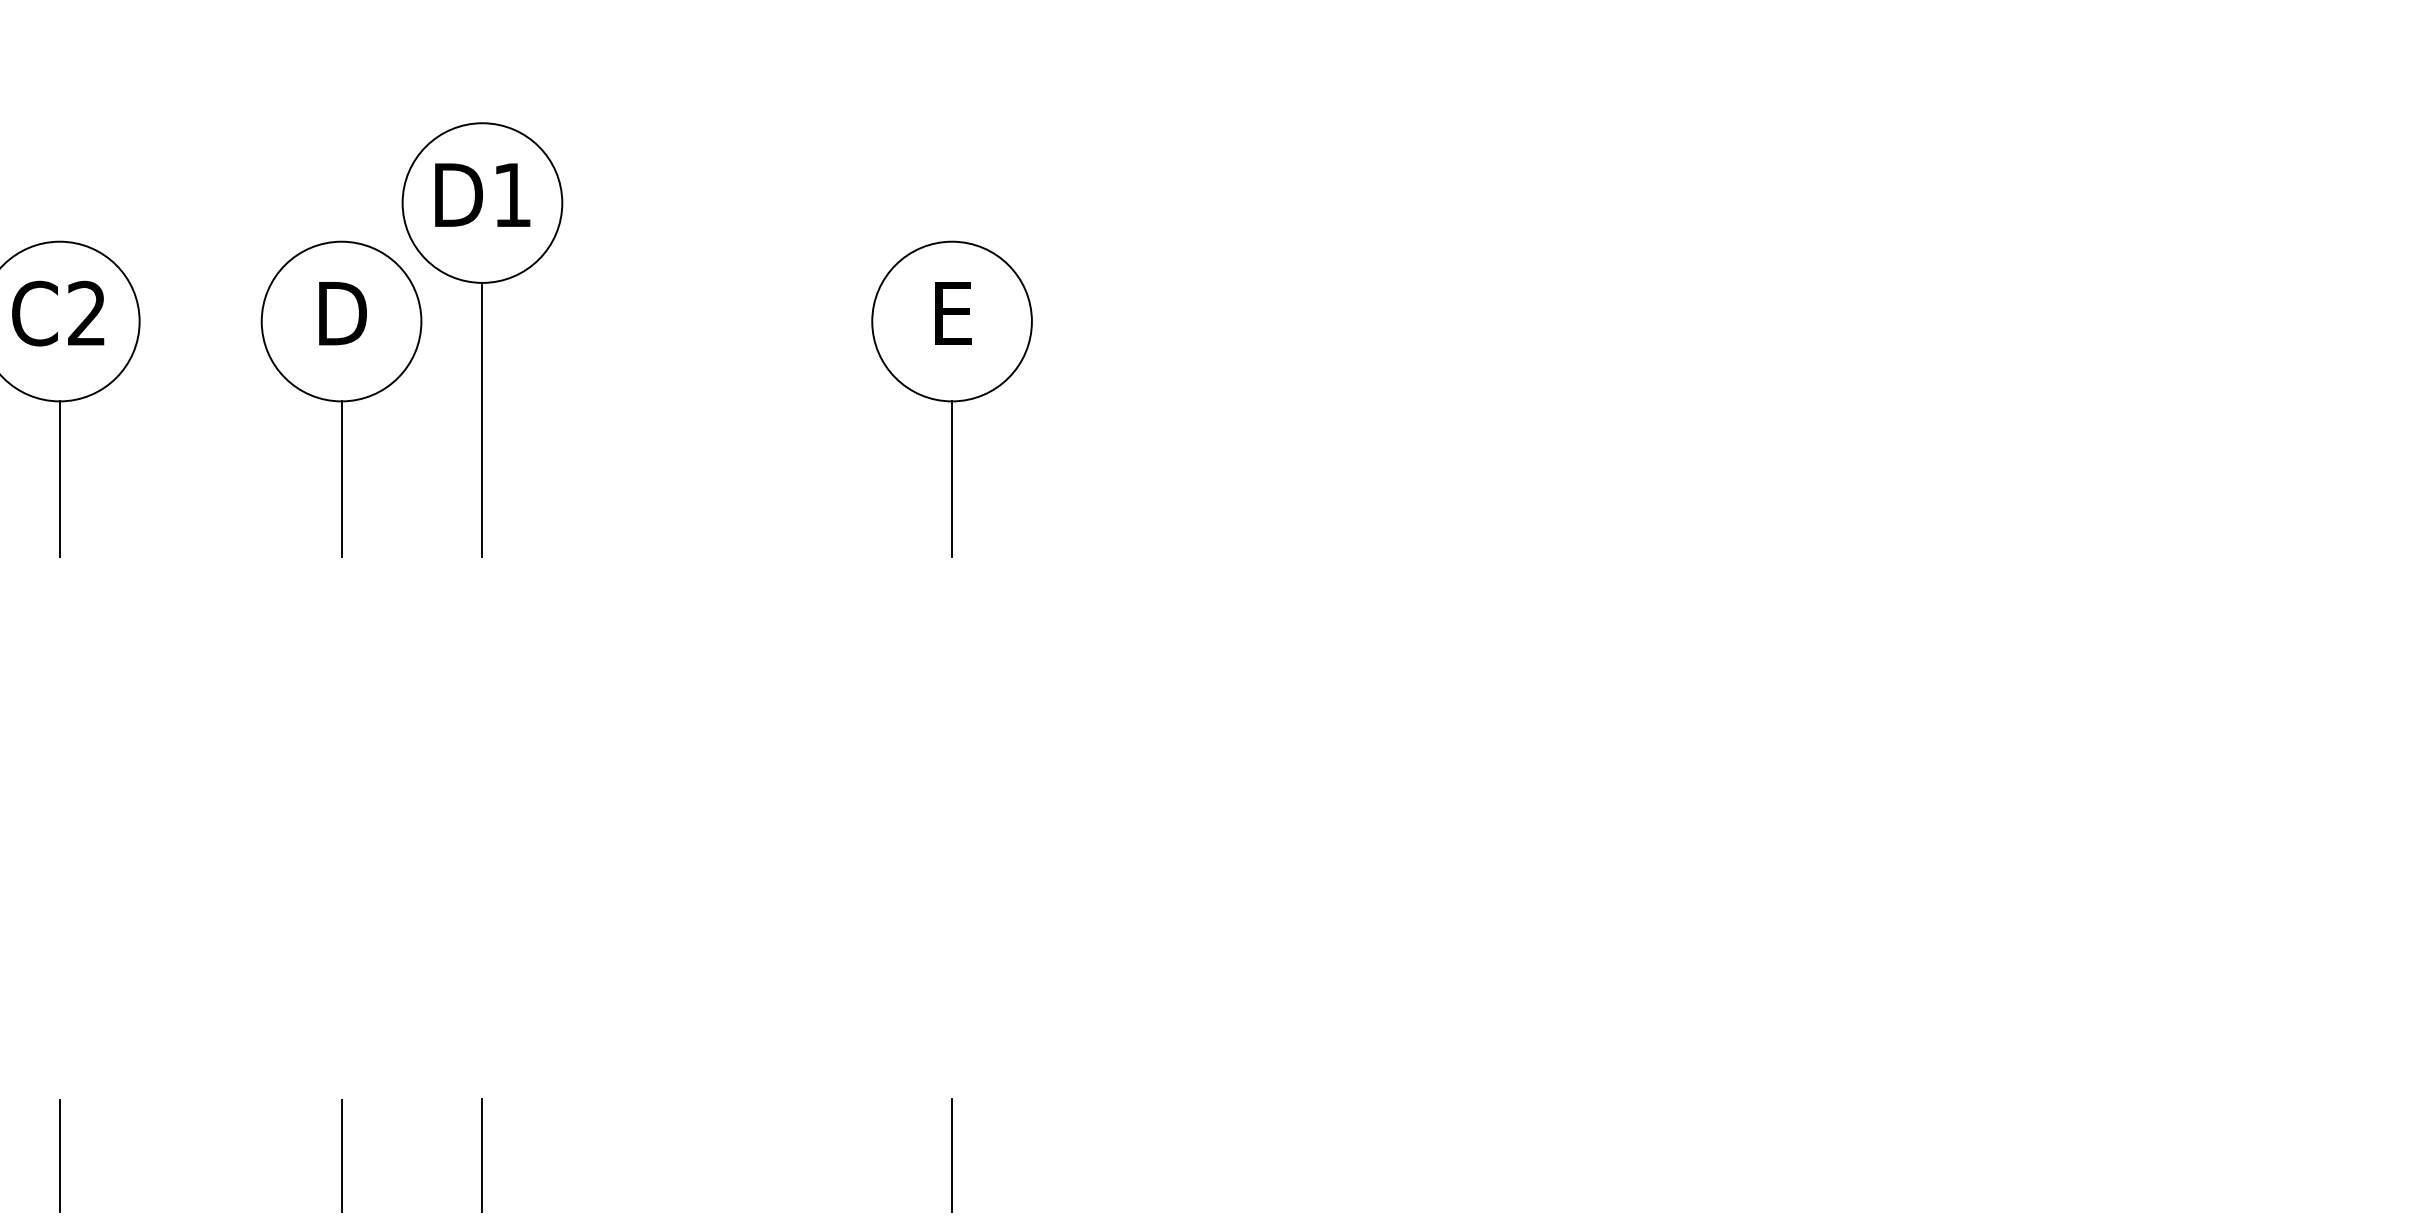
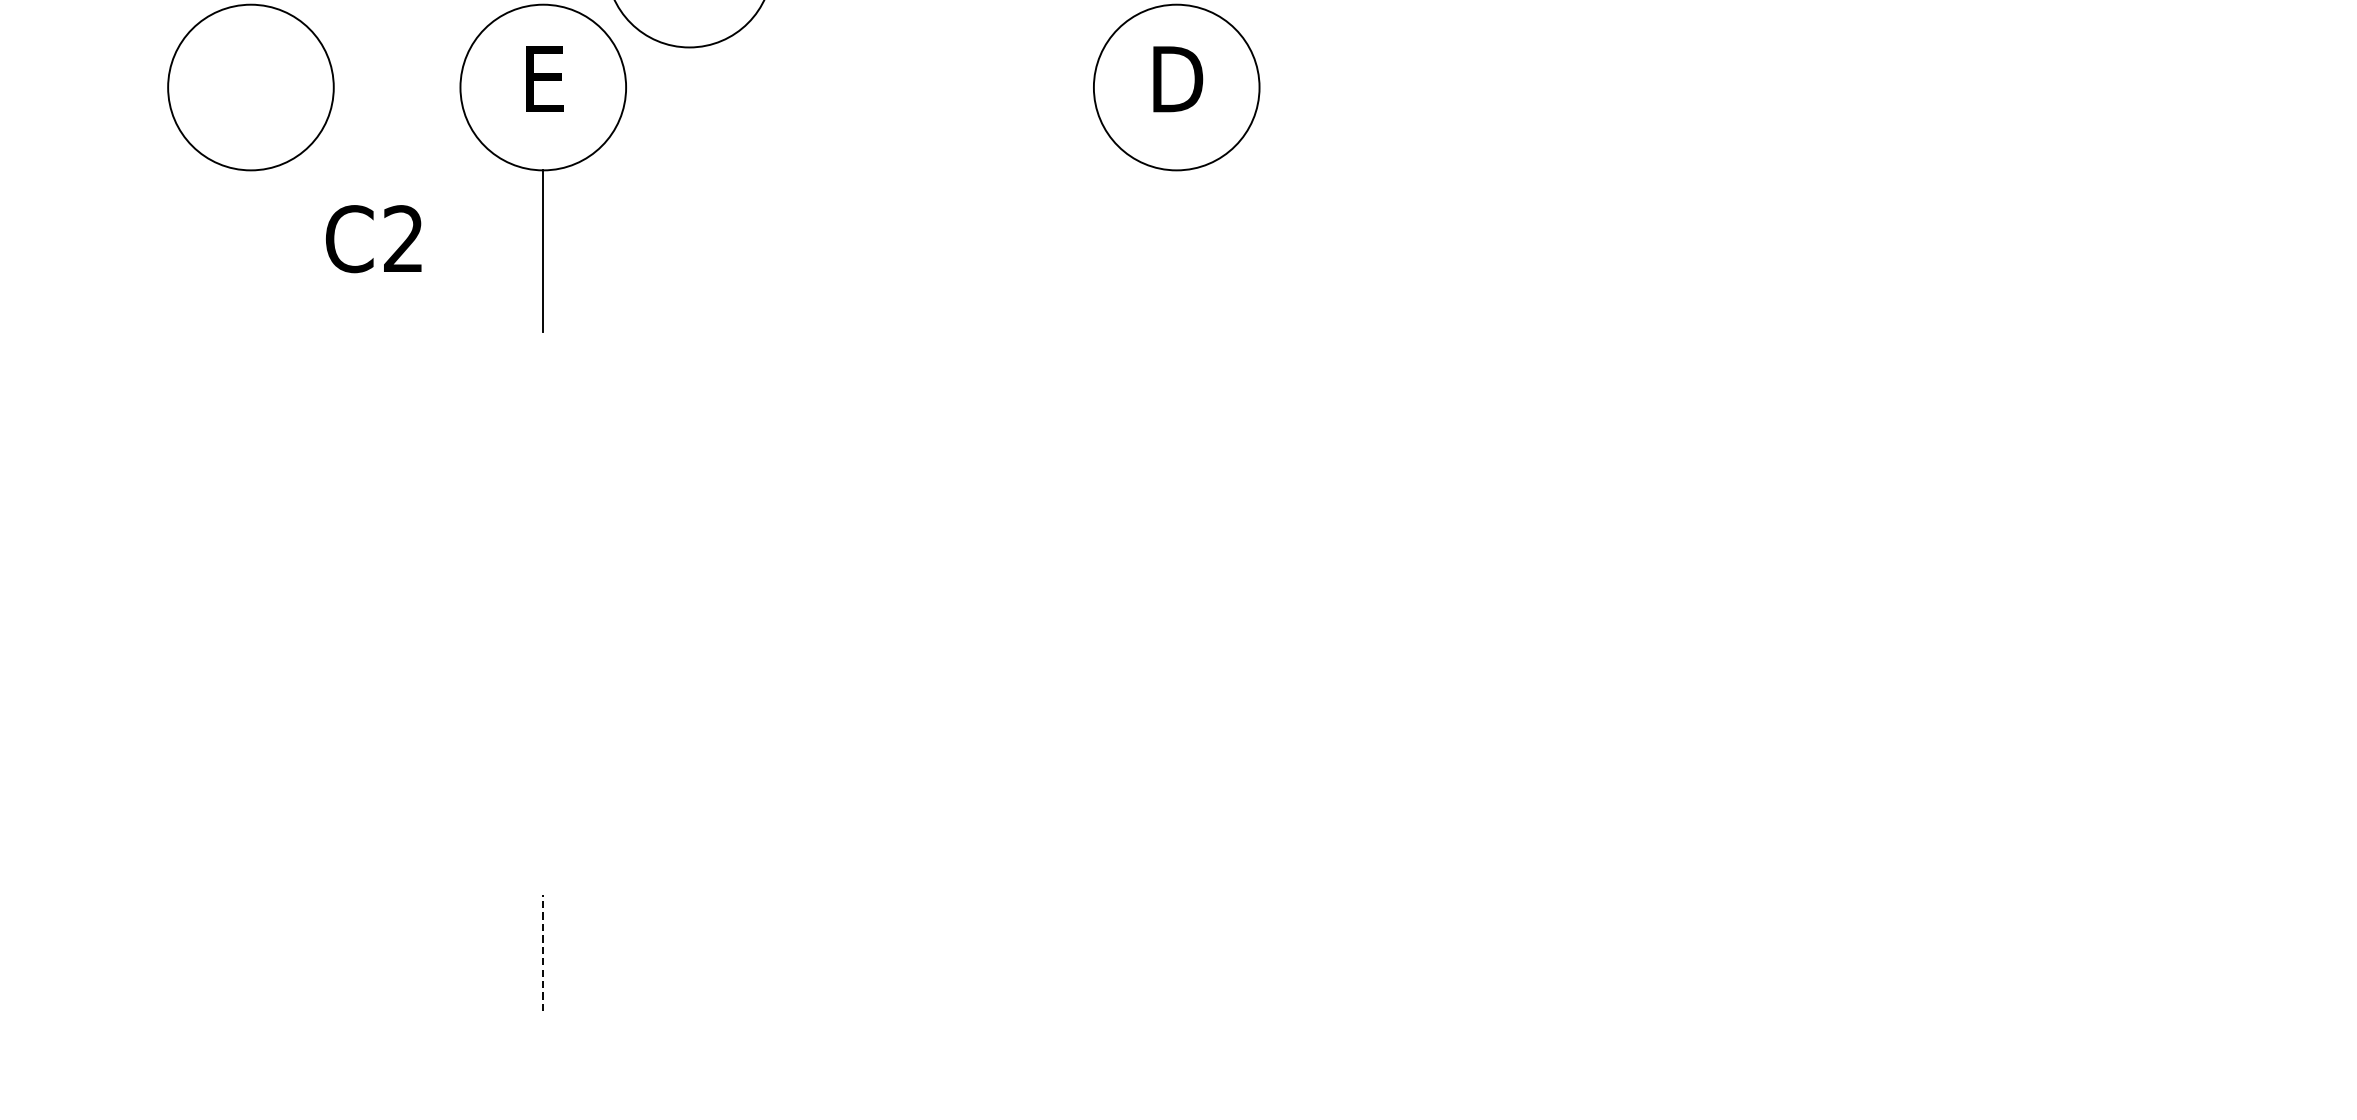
text: (58, 313) -> (374, 238), moved
text: (342, 313) -> (544, 79), D -> E
text: (953, 313) -> (1178, 79), E -> D
line: (482, 419) -> (689, 189), removed
line: (59, 479) -> (250, 251), removed
line: (952, 479) -> (1177, 251), removed
line: (482, 1154) -> (689, 951), removed
line: (952, 1154) -> (1177, 951), removed
line: (59, 1155) -> (250, 952), removed
line: (341, 1155) -> (543, 952), solid -> dashed

